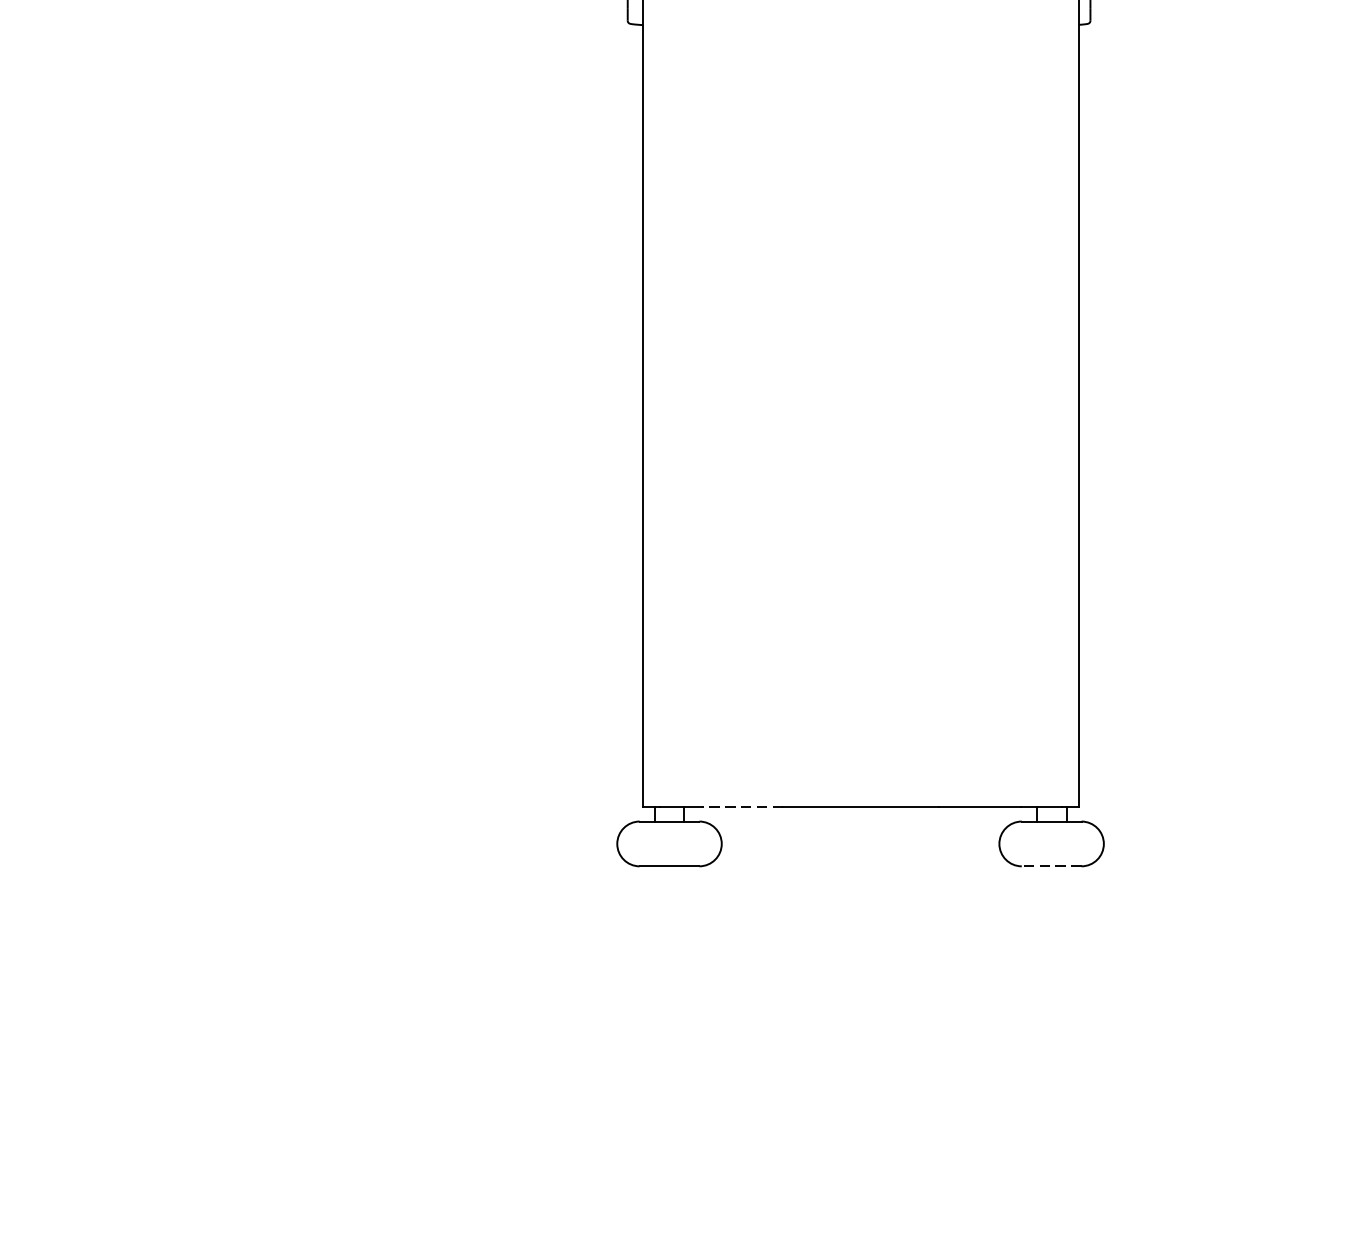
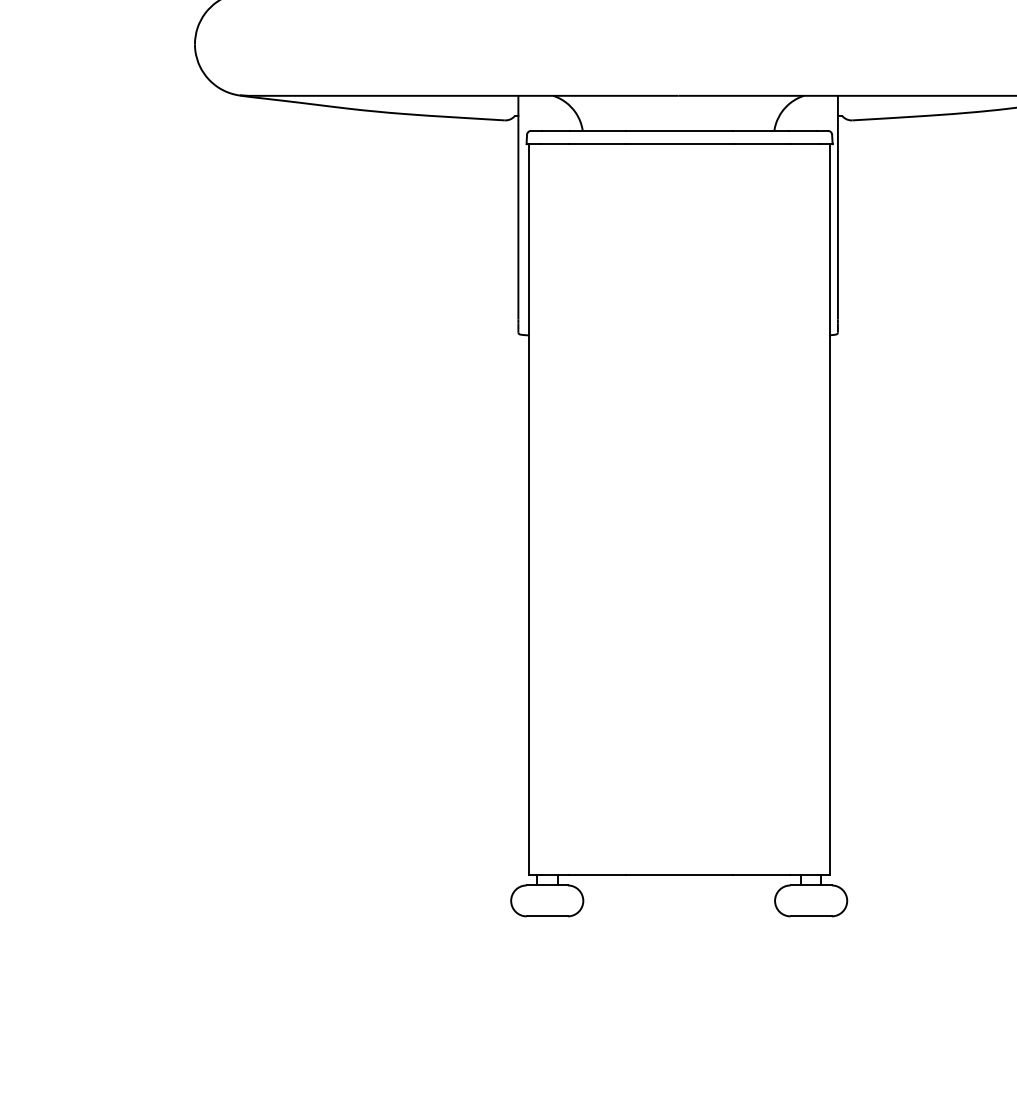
line: (742, 807) -> (597, 875), dashed -> solid
line: (1052, 866) -> (811, 916), dashed -> solid

